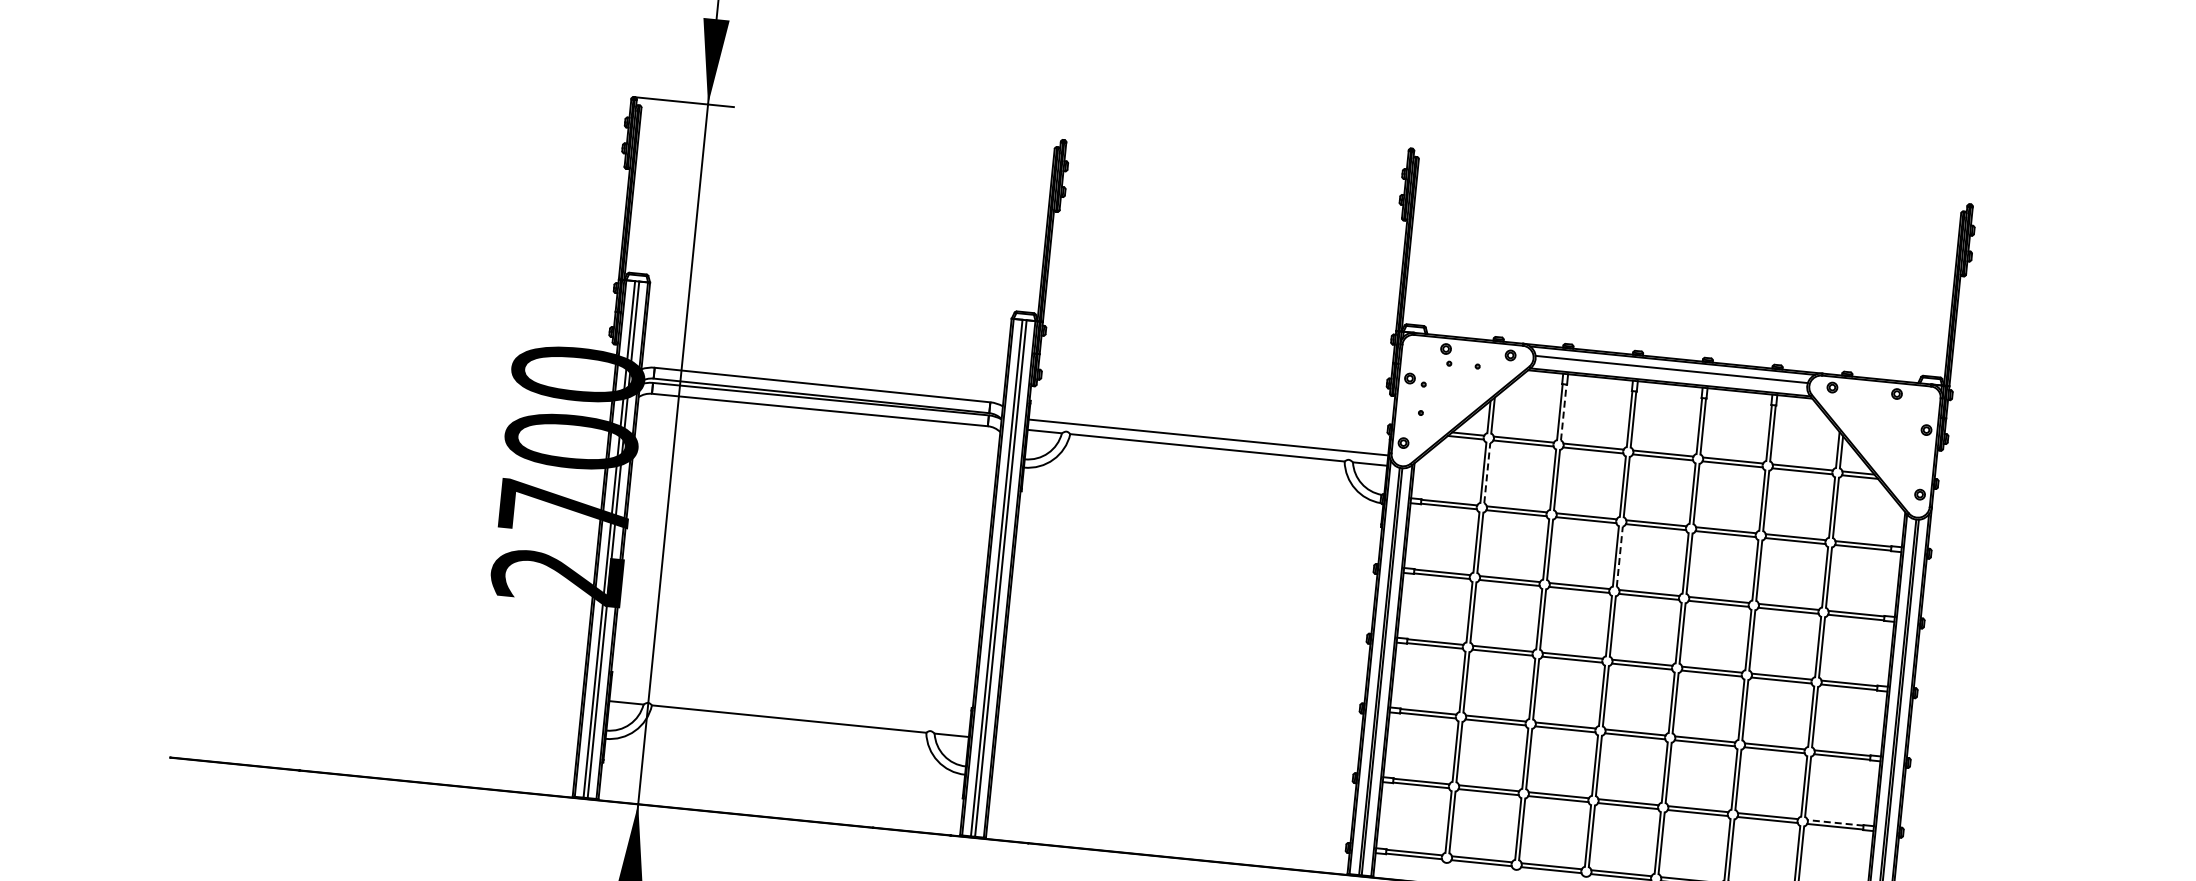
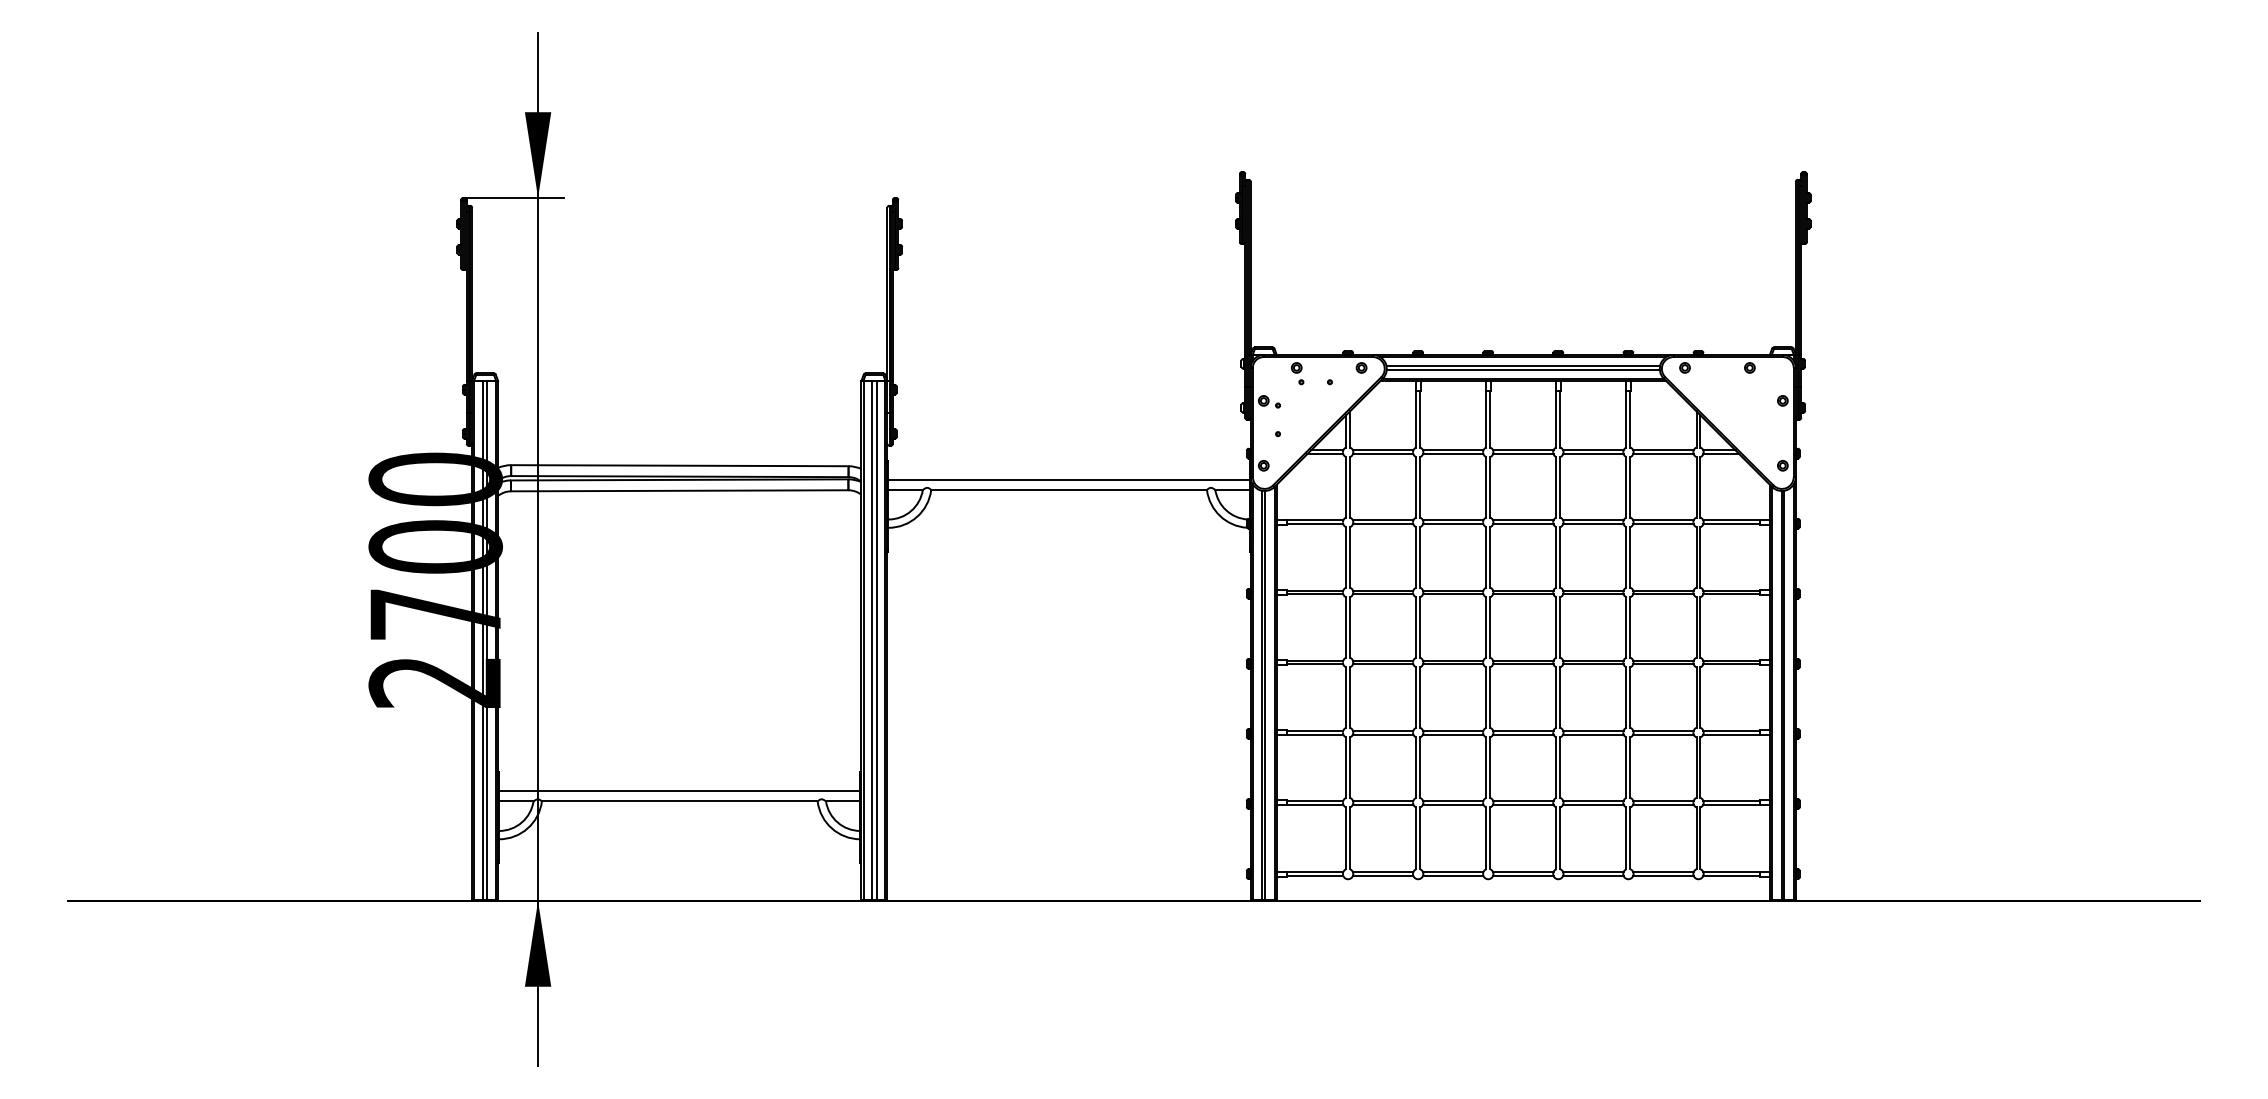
line: (1670, 374) -> (1522, 370), added
line: (1564, 411) -> (1420, 418), dashed -> solid
line: (1487, 472) -> (1350, 486), dashed -> solid
line: (1620, 555) -> (1490, 556), dashed -> solid
line: (789, 709) -> (679, 791), added
line: (1834, 822) -> (1730, 800), dashed -> solid

